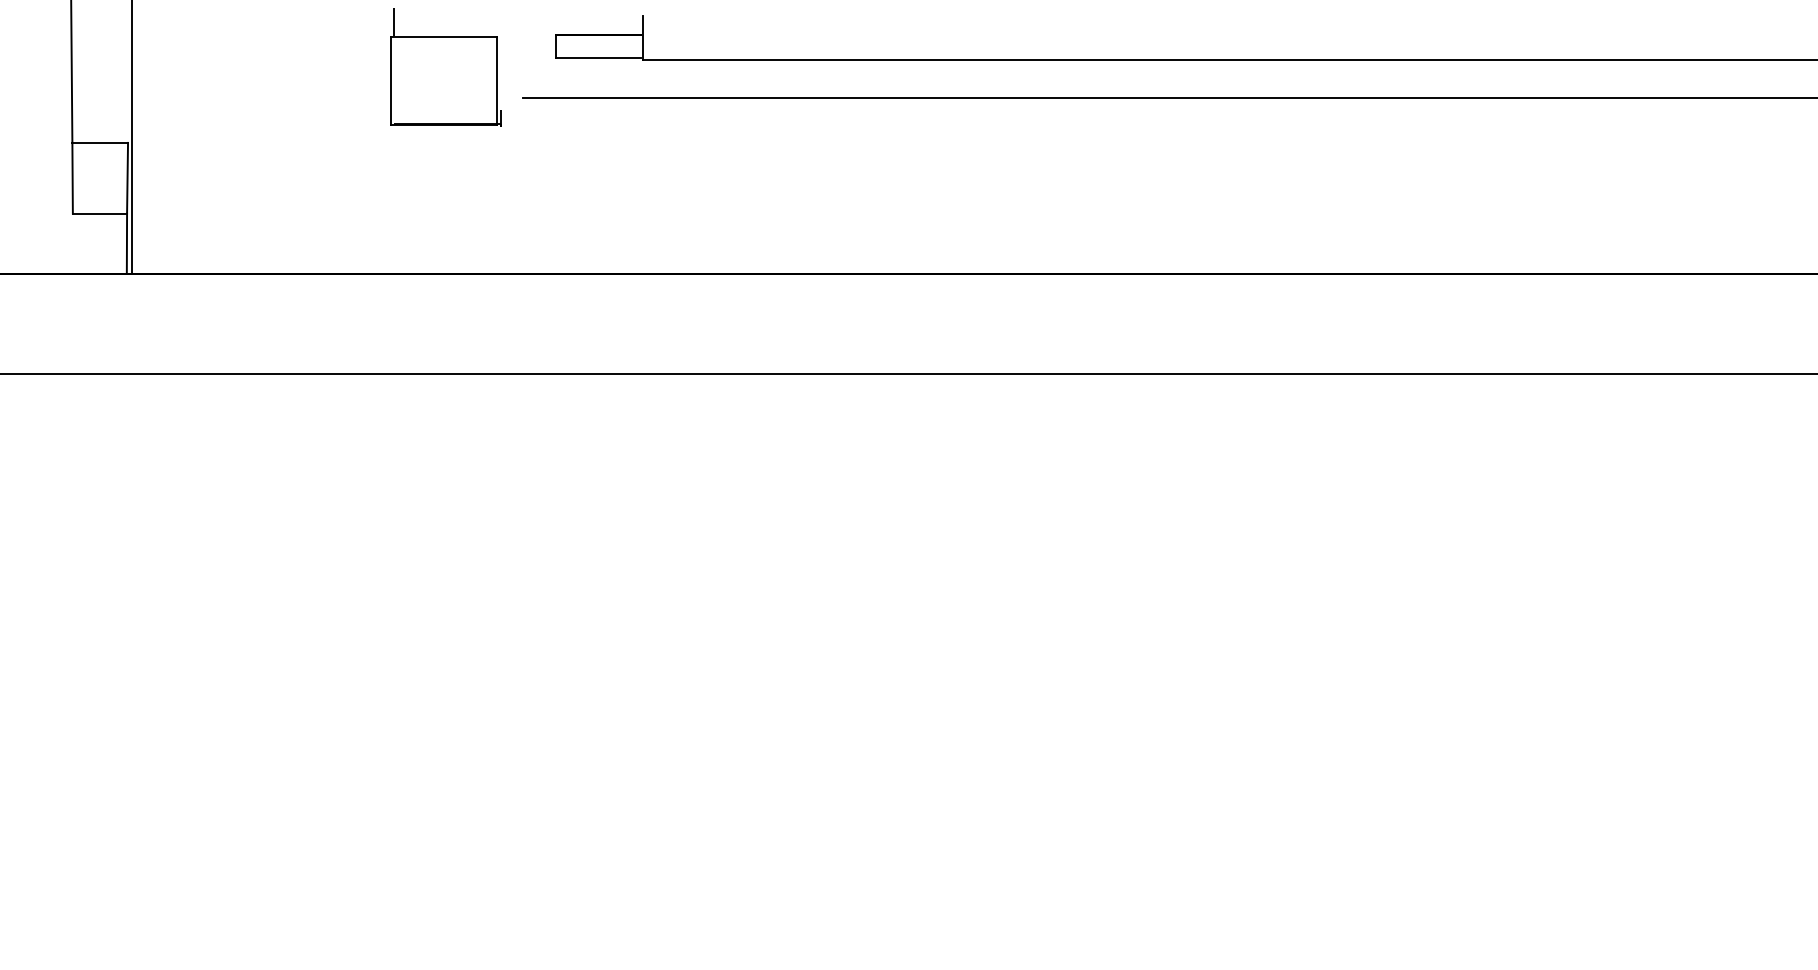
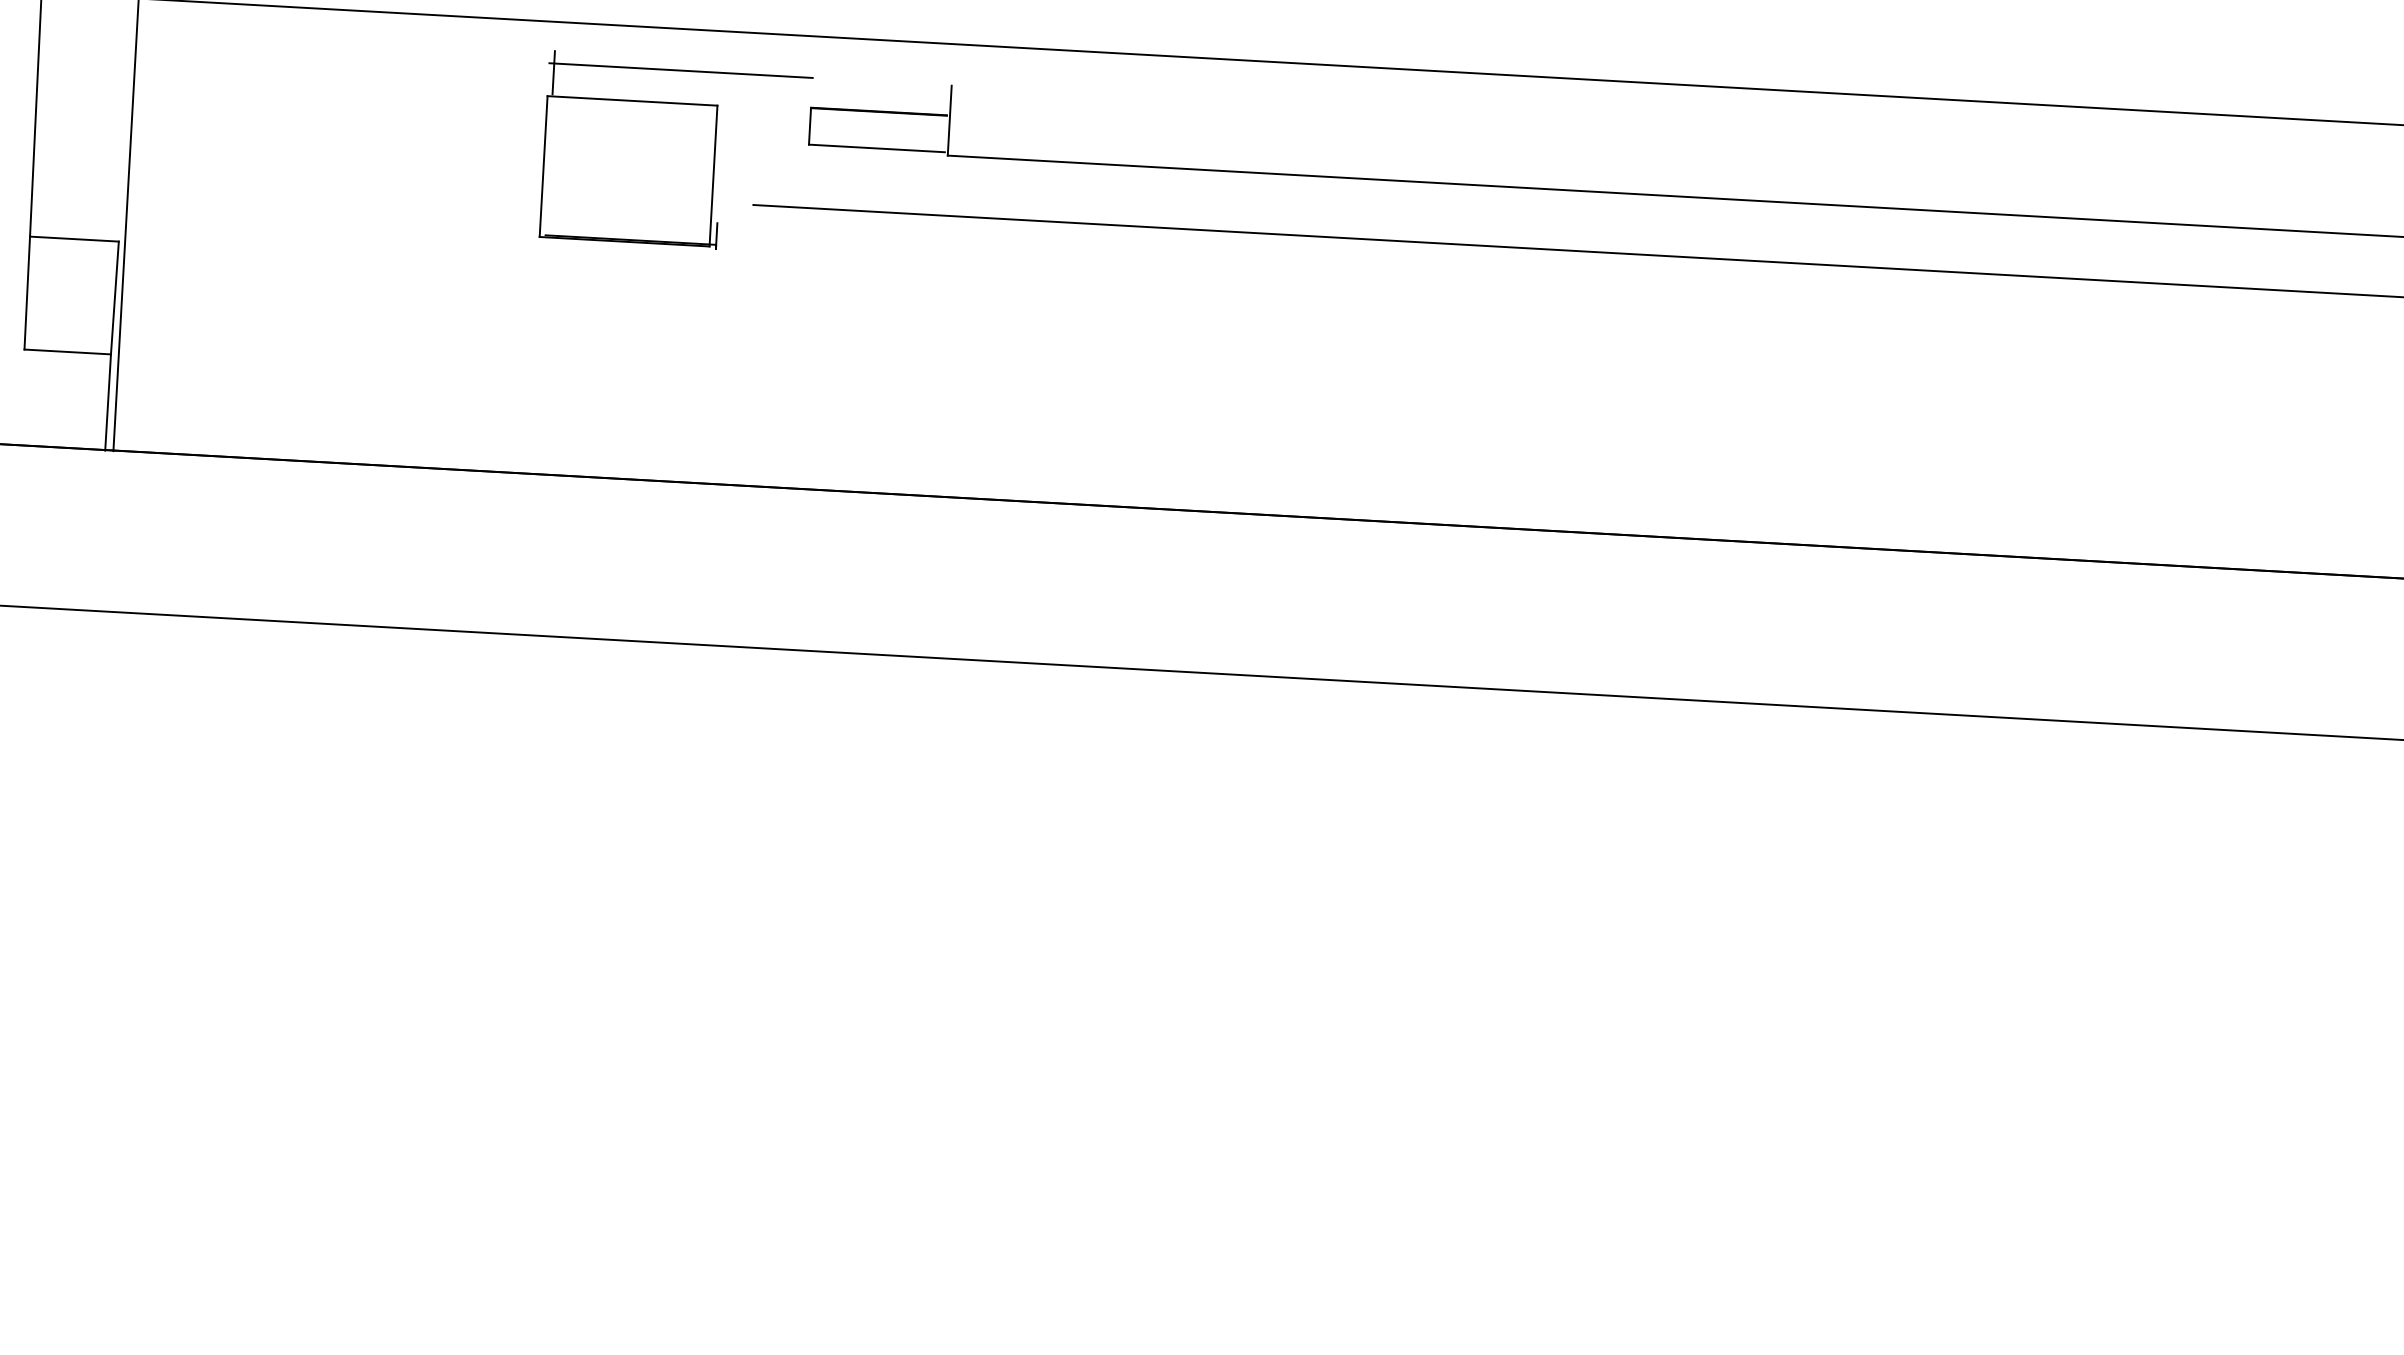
line: (472, 16) -> (679, 70), added

